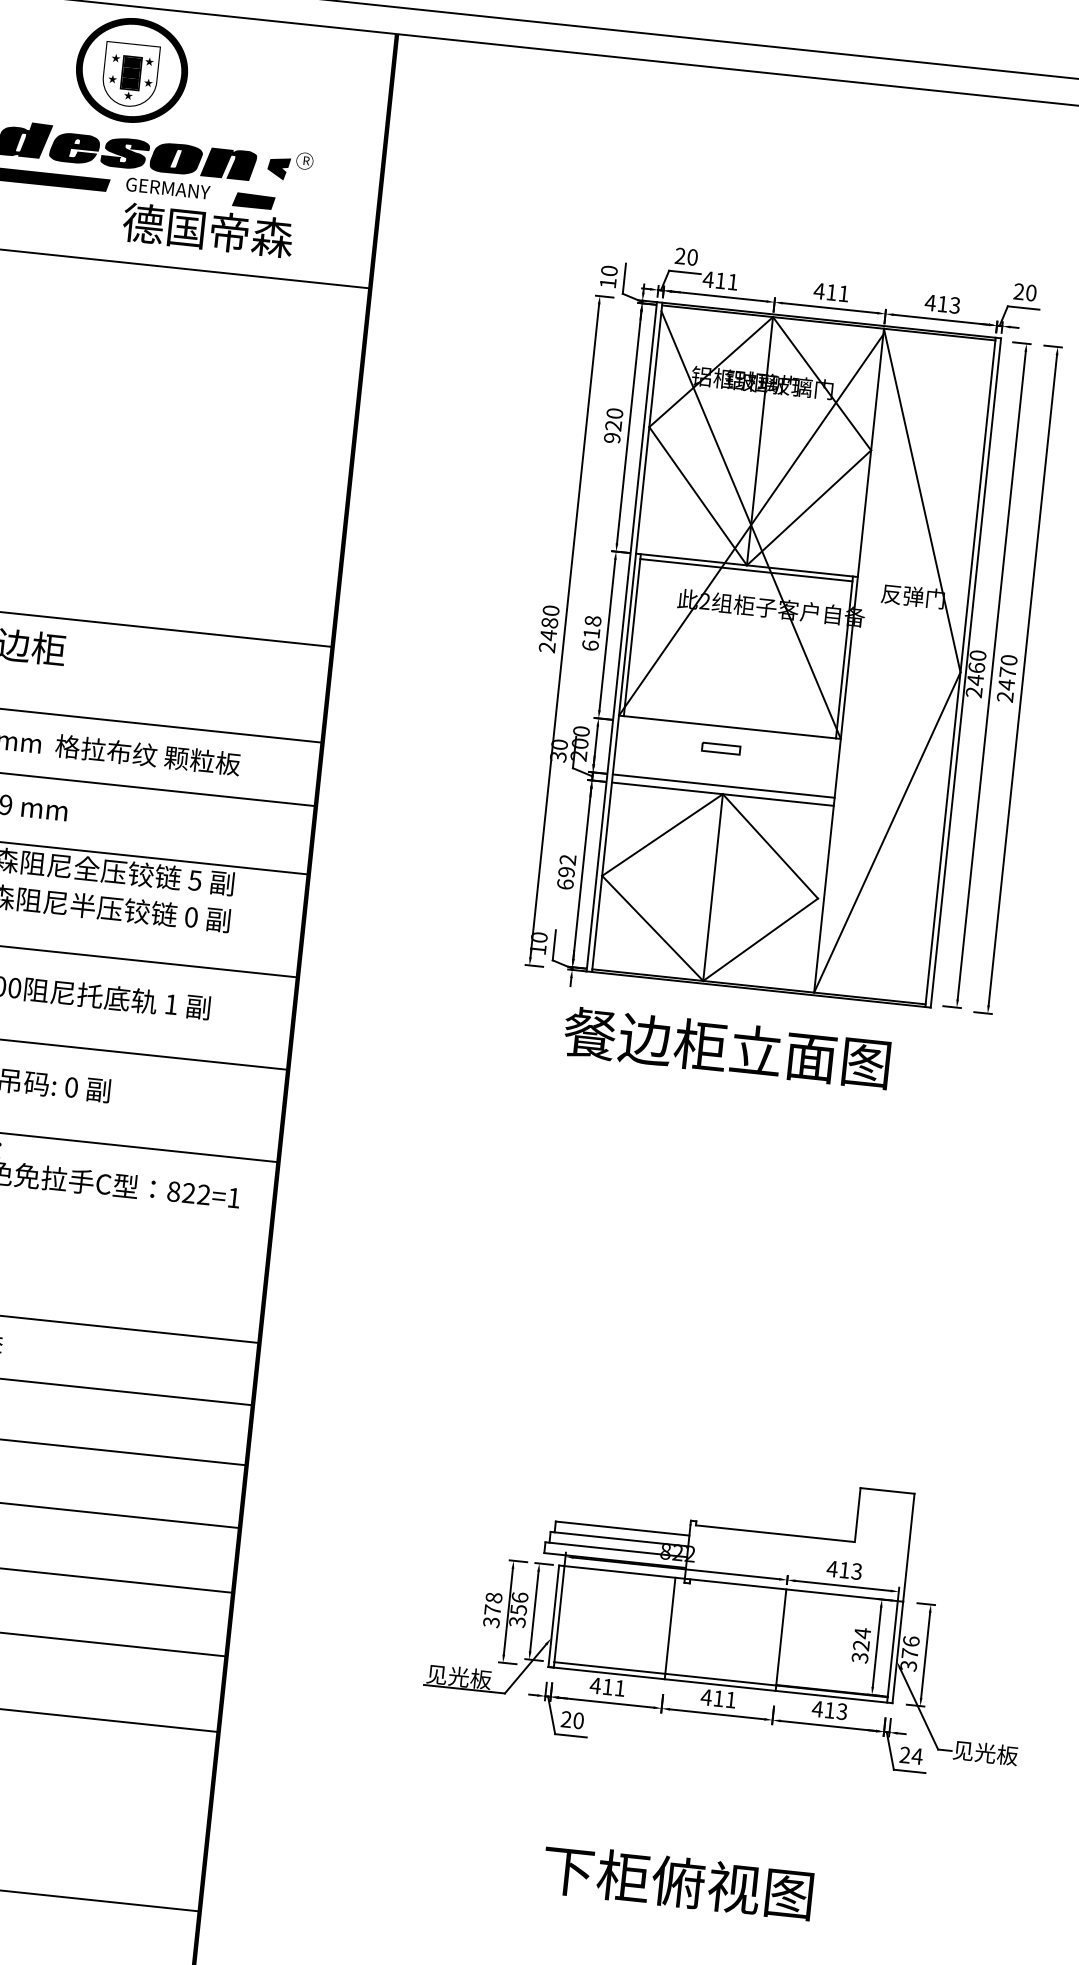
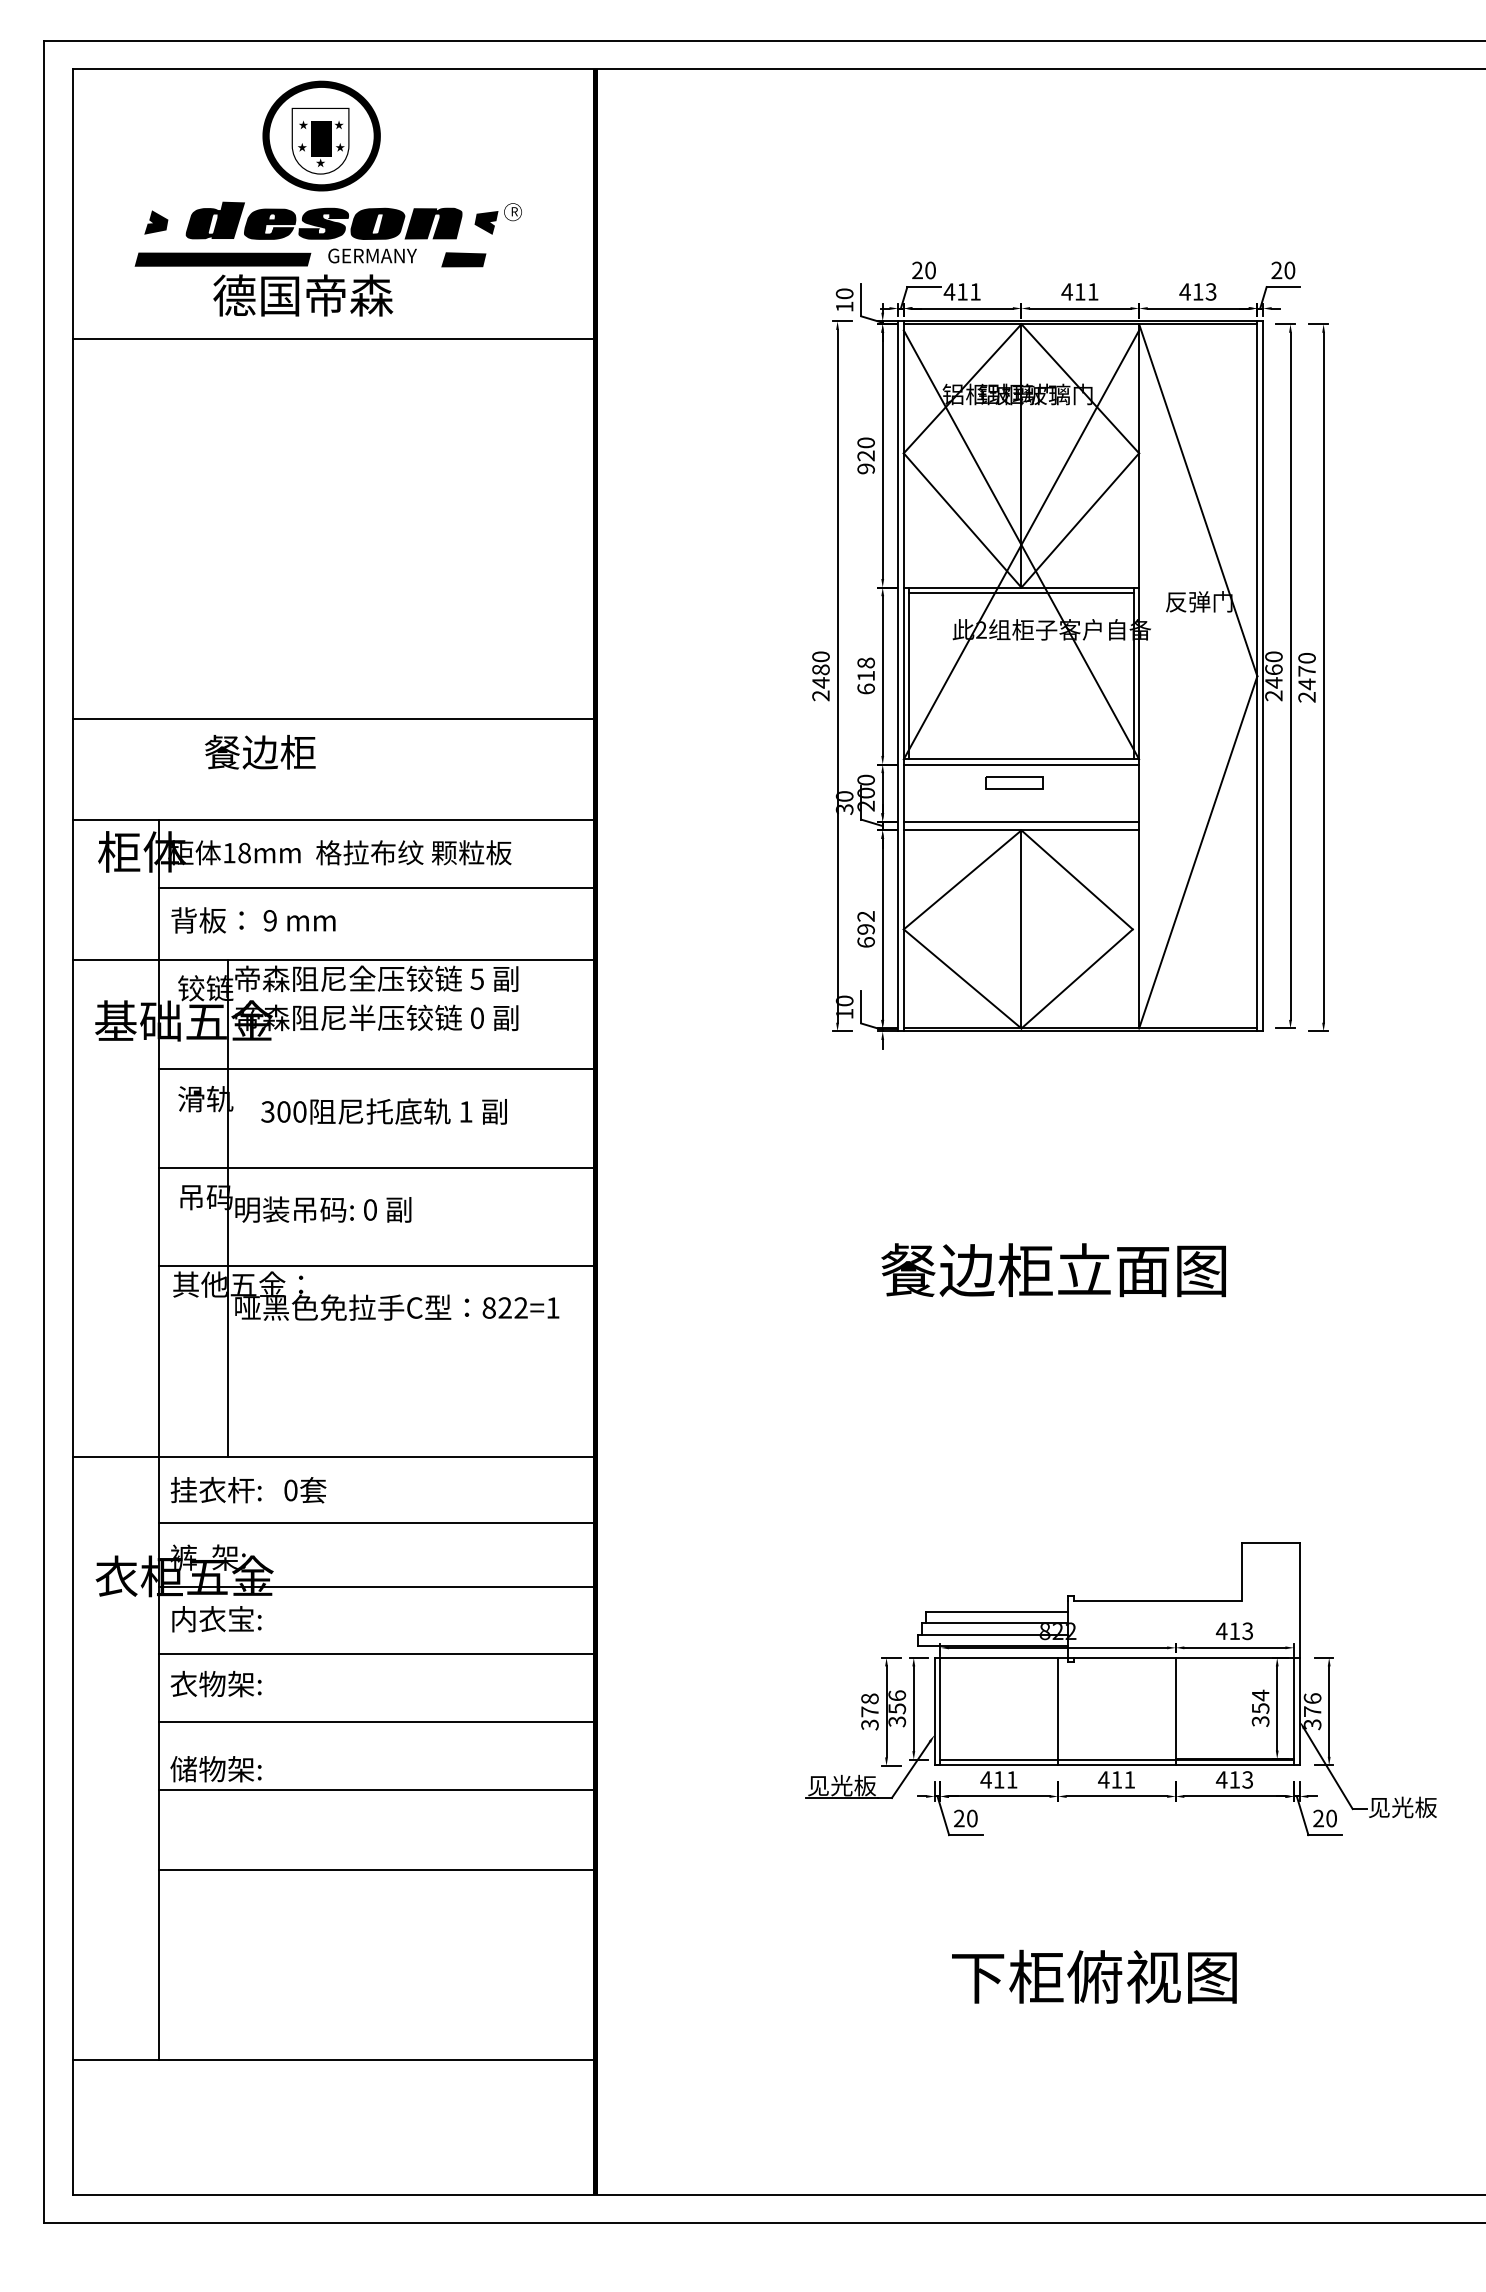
text: (208, 230) -> (303, 295), moved
line: (729, 732) -> (1021, 764), added
part: (721, 748) -> (1014, 782), size x1.43
text: (726, 1048) -> (1053, 1270), moved
text: (861, 1645) -> (1260, 1708), 324 -> 354
text: (917, 1756) -> (1331, 1818), 24 -> 20

